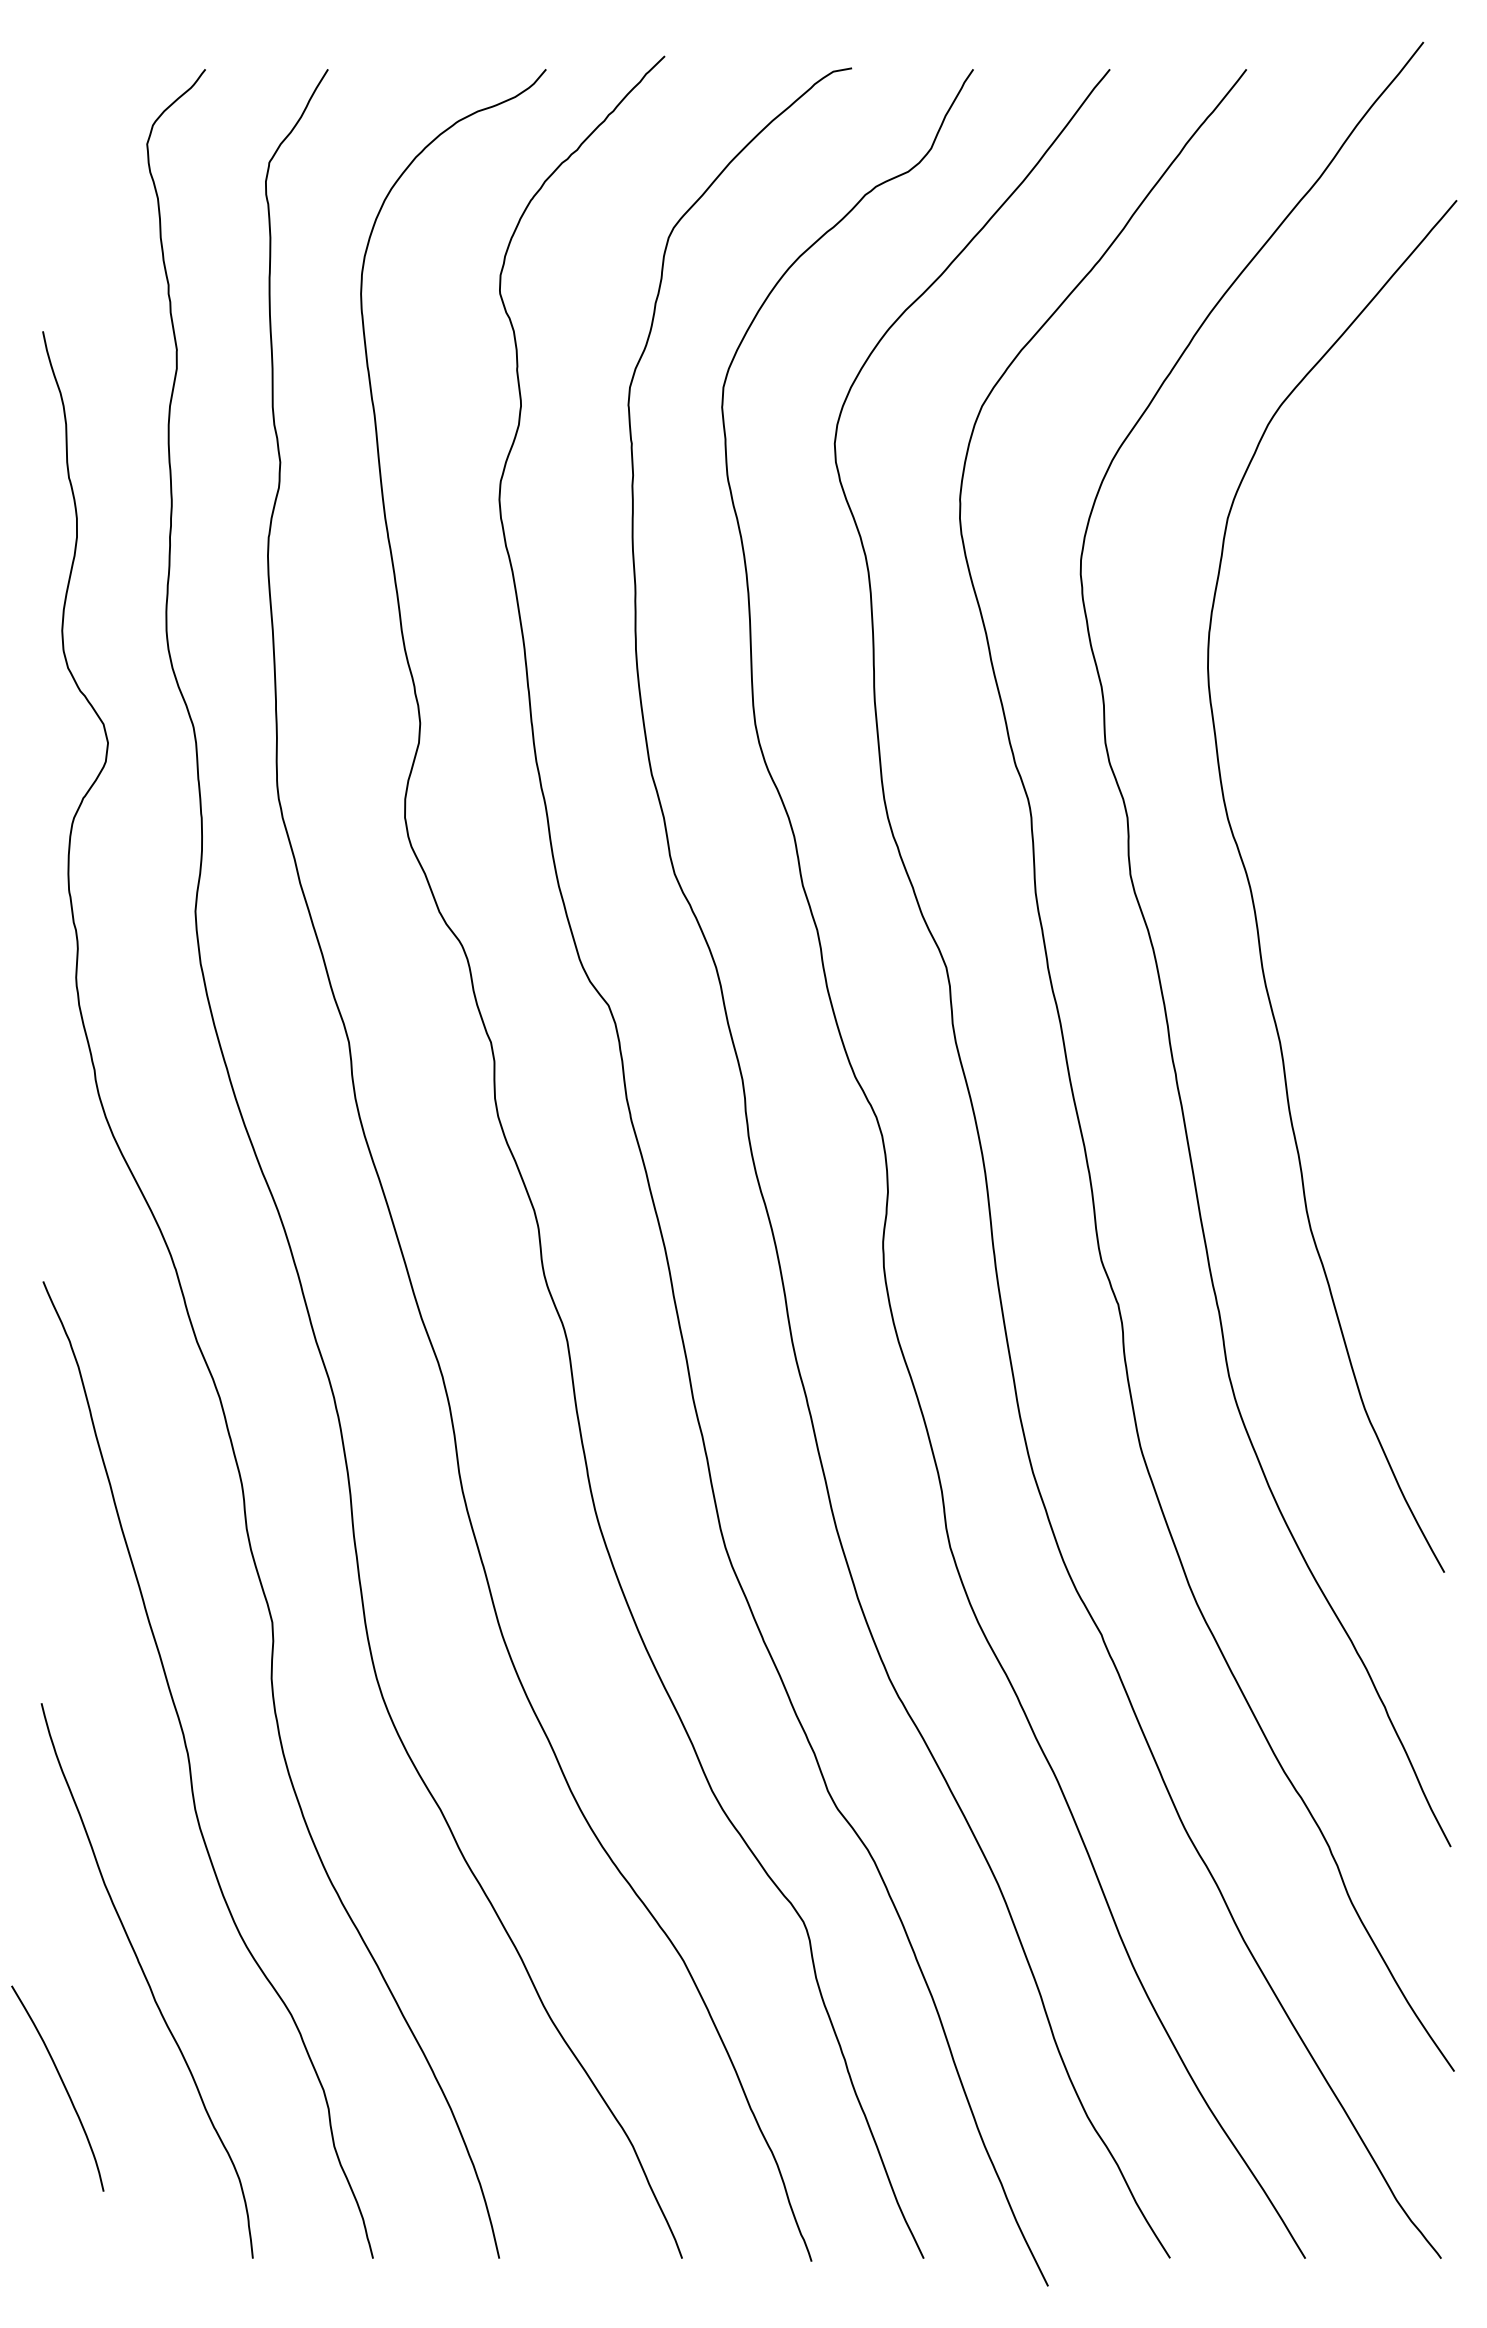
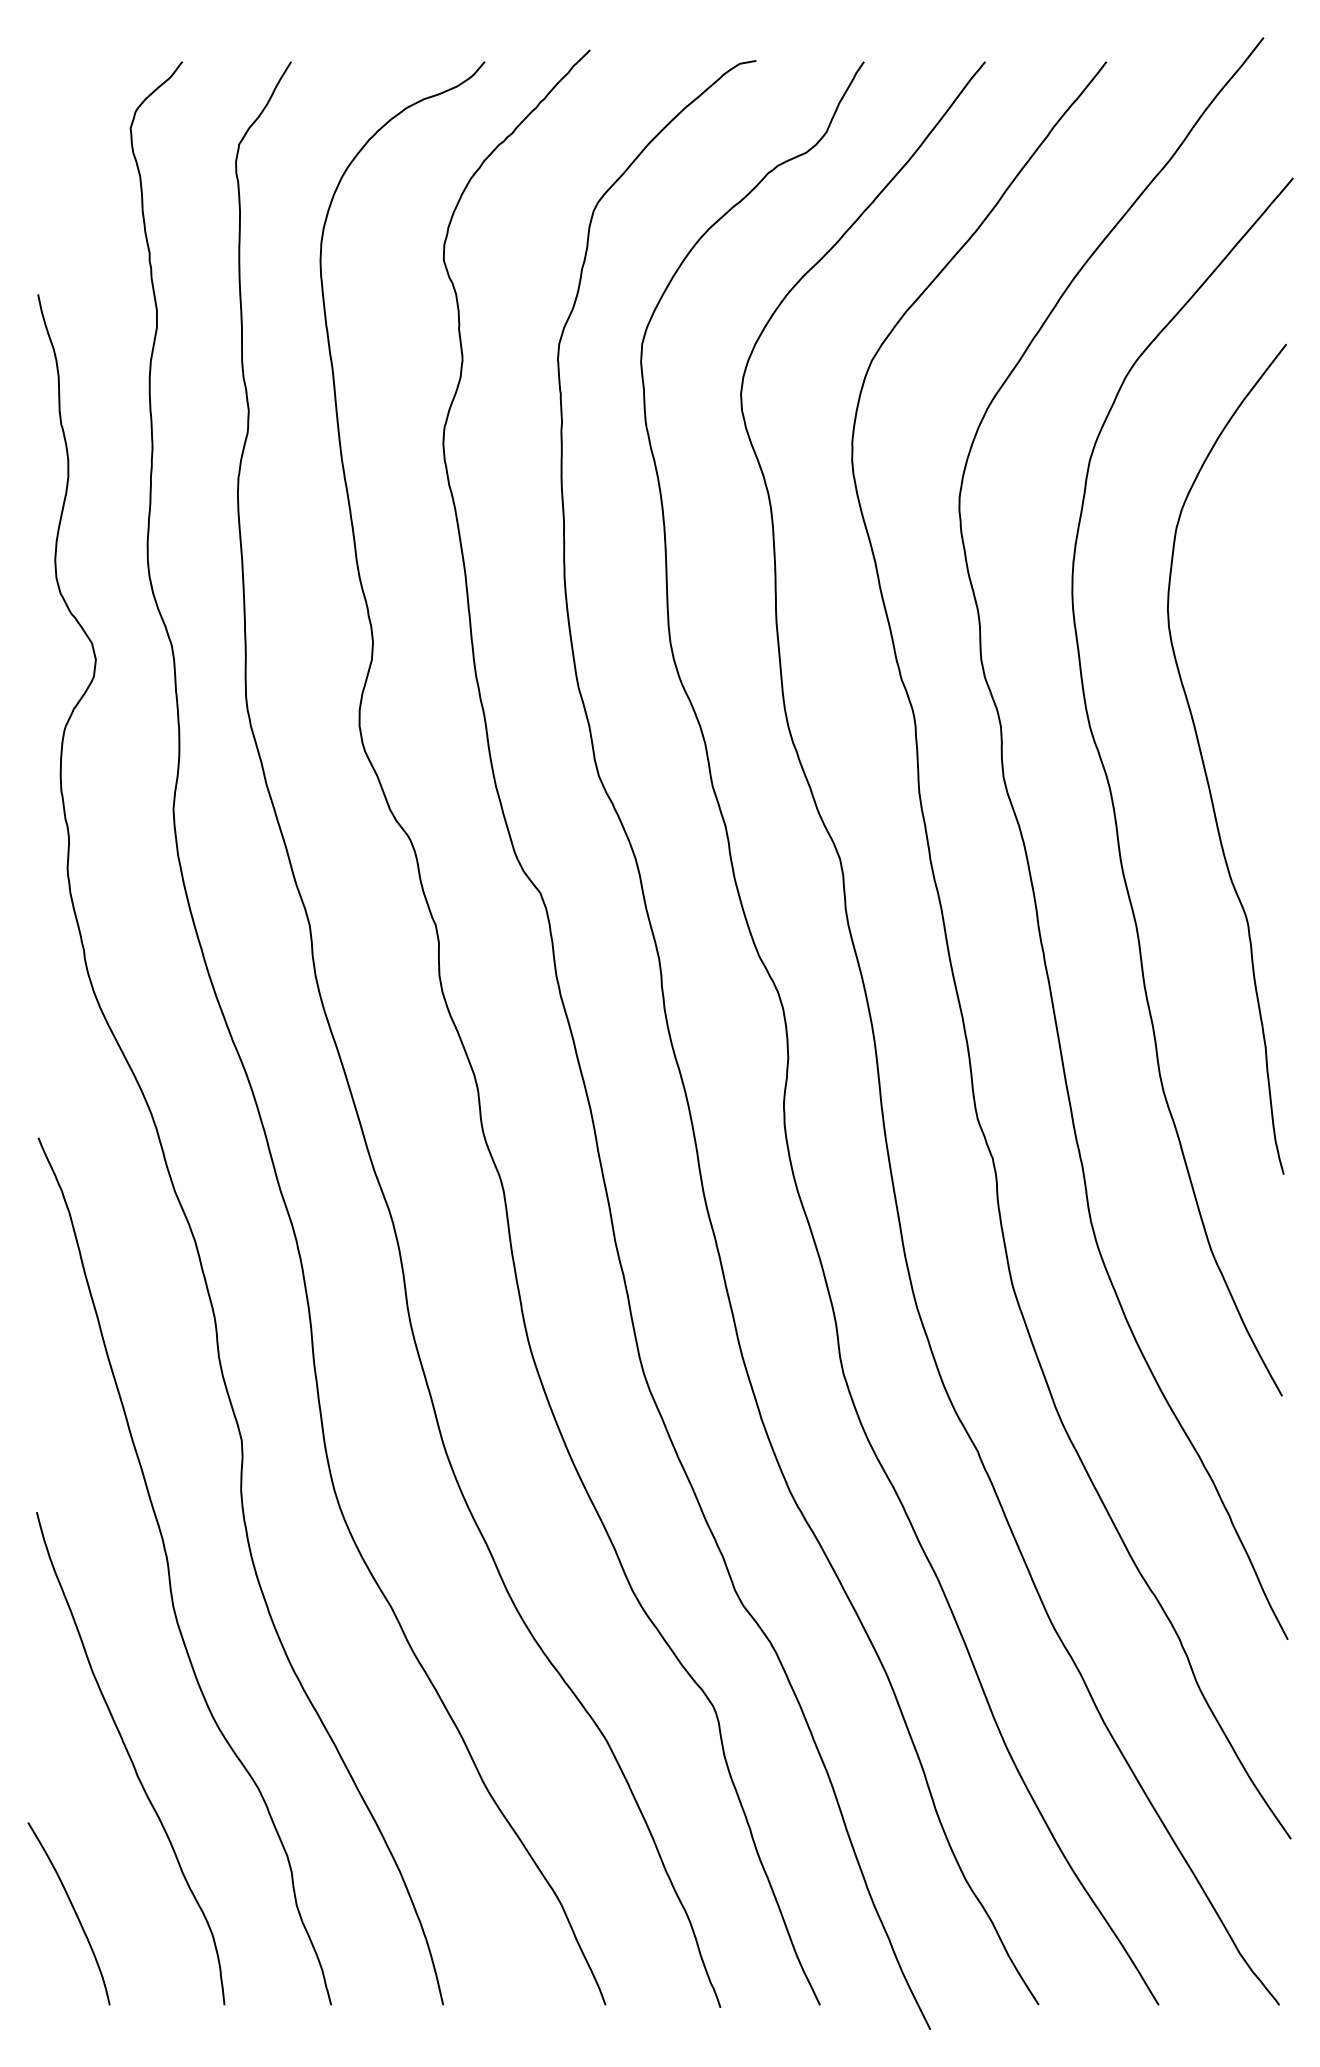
curve: (1357, 862) -> (1205, 765), added
curve: (63, 2086) -> (74, 1911), moved

